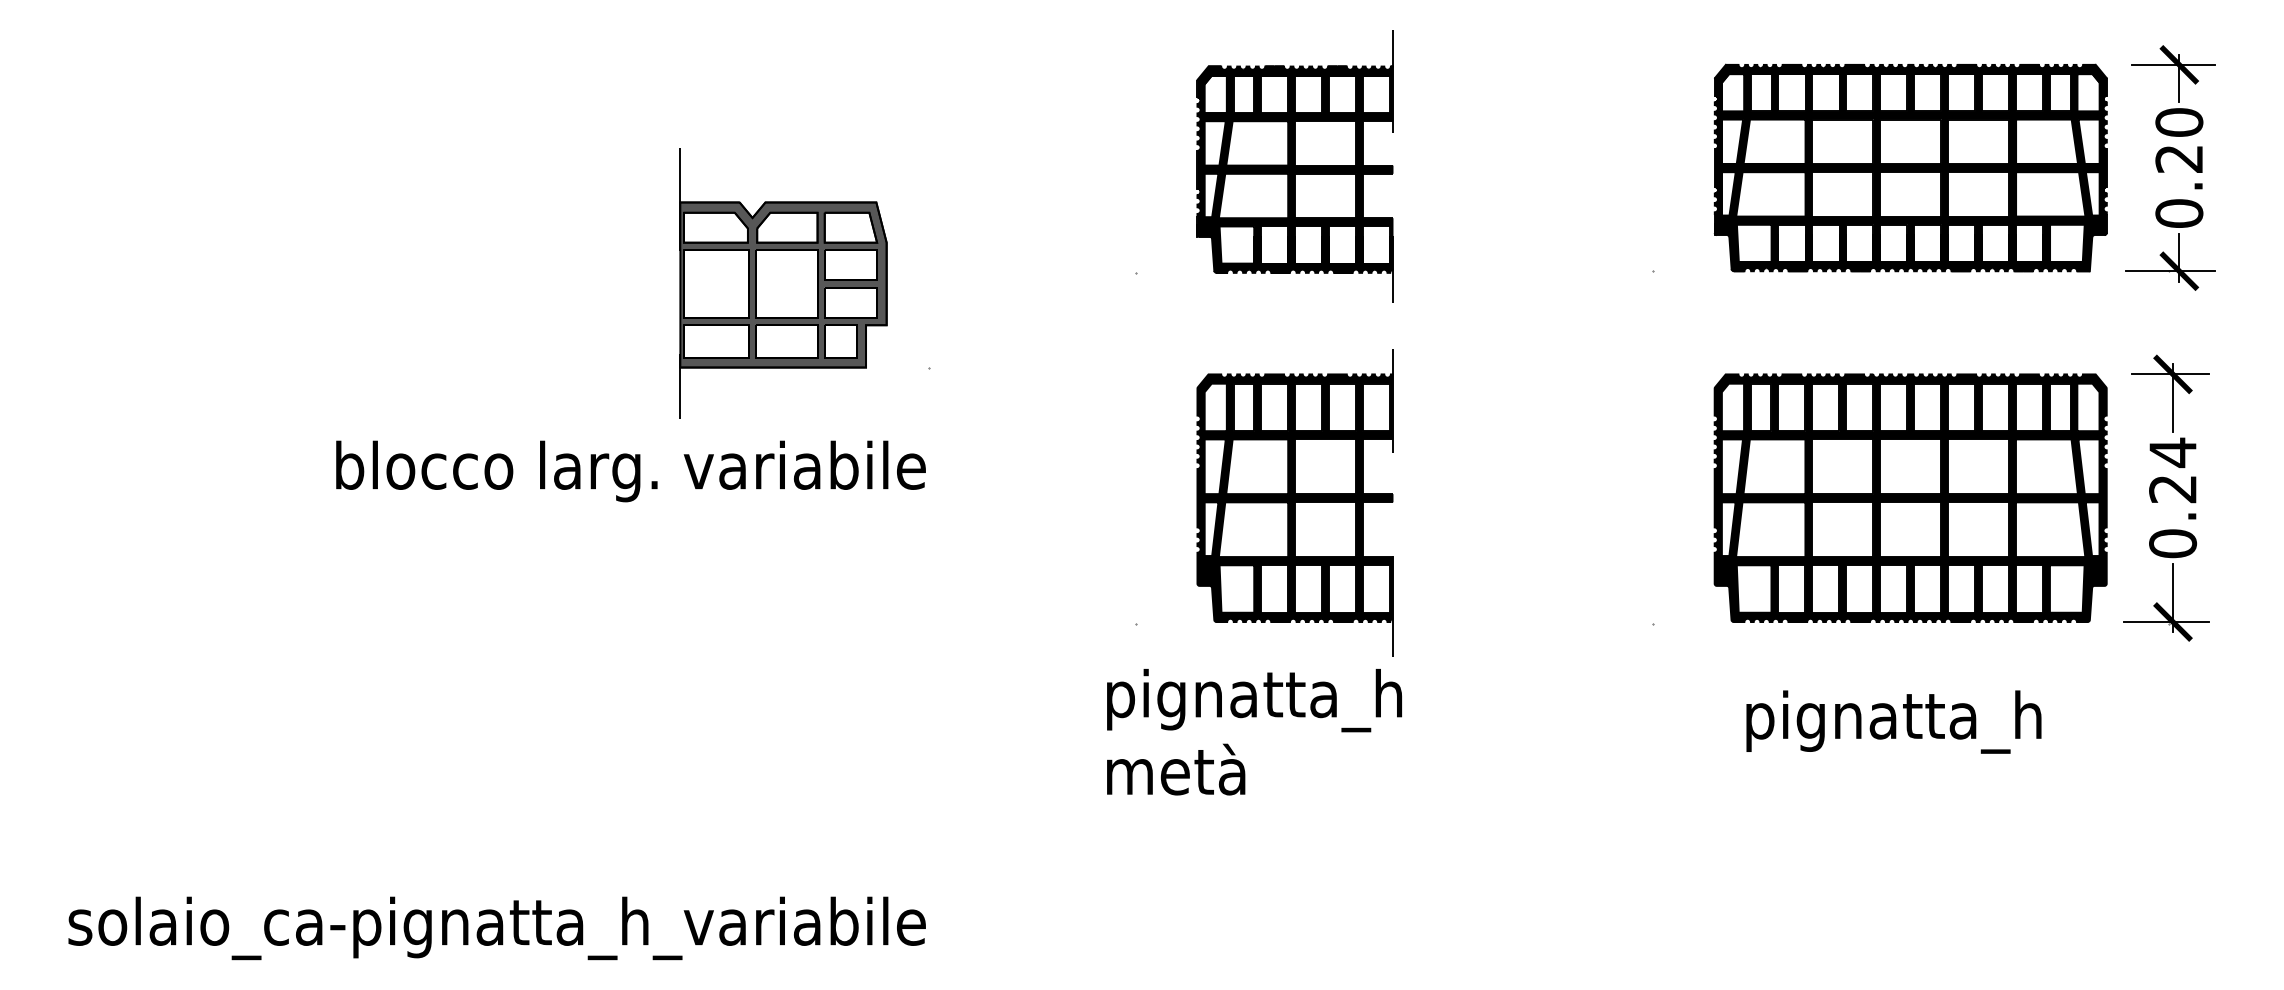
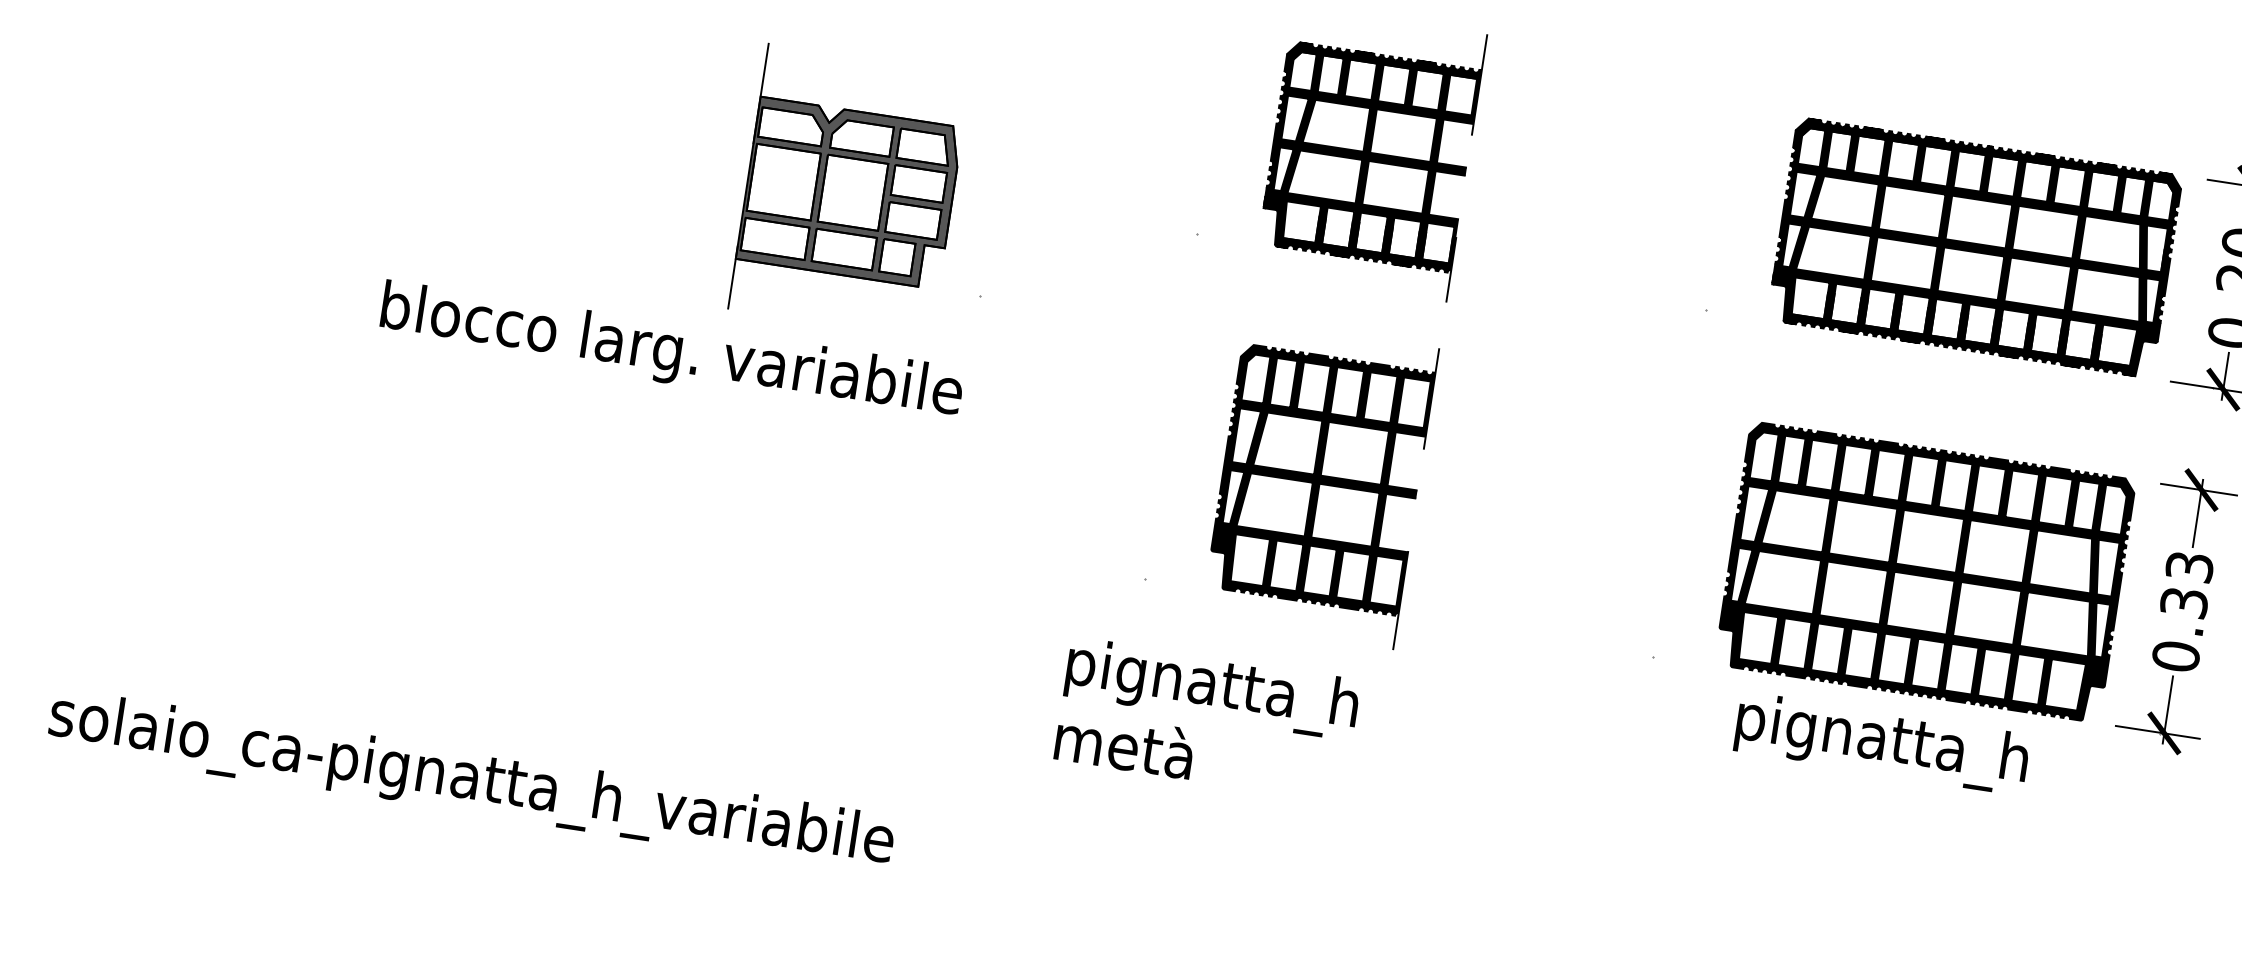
text: (2173, 470) -> (2187, 584), 0.24 -> 0.33
text: (1893, 721) -> (1881, 742), moved
text: (1254, 732) -> (1207, 720), moved

